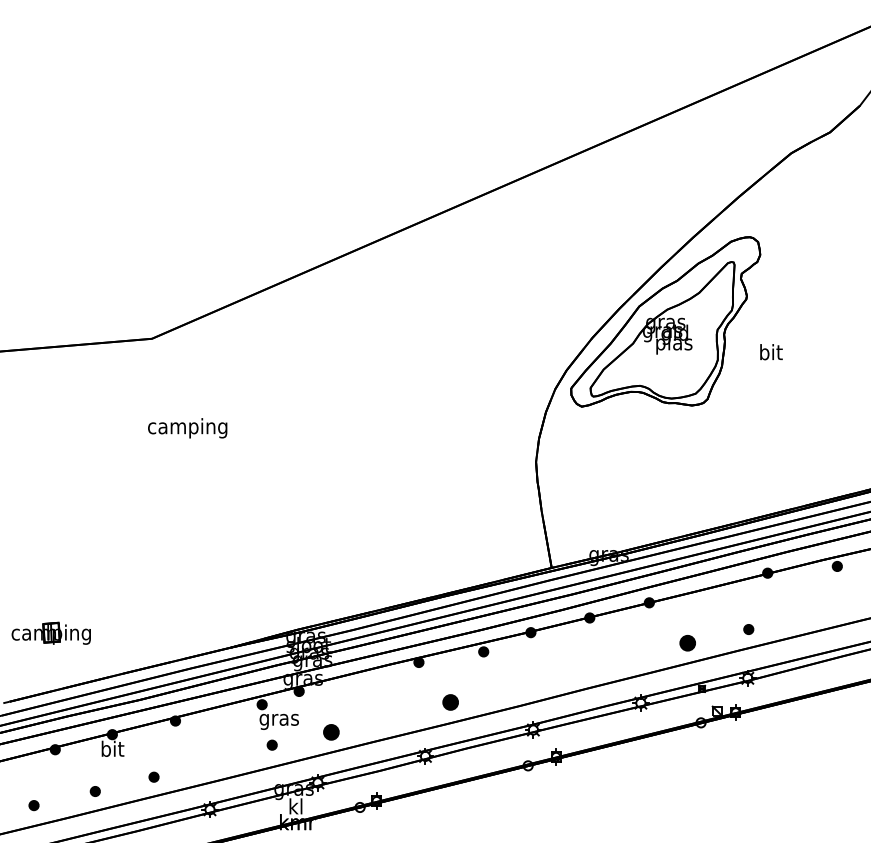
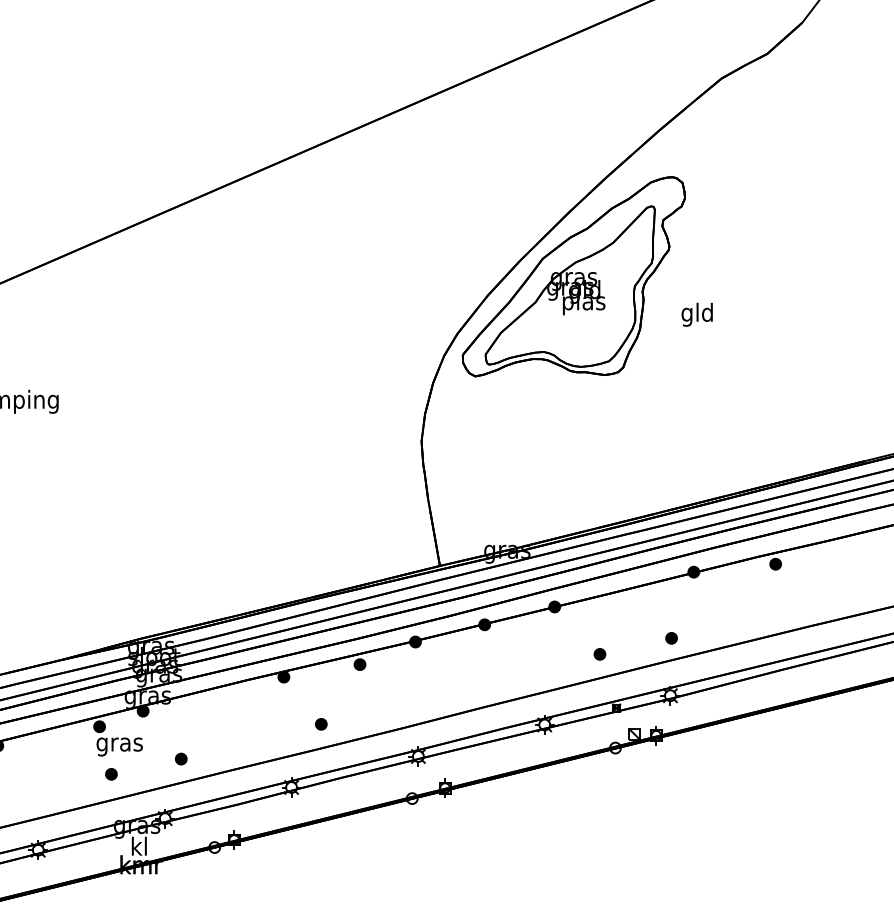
text: (770, 354) -> (697, 315), bit -> gld
part: (687, 642) -> (599, 653), size x0.62
part: (450, 702) -> (320, 724), size x0.62
part: (331, 731) -> (181, 758), size x0.62

